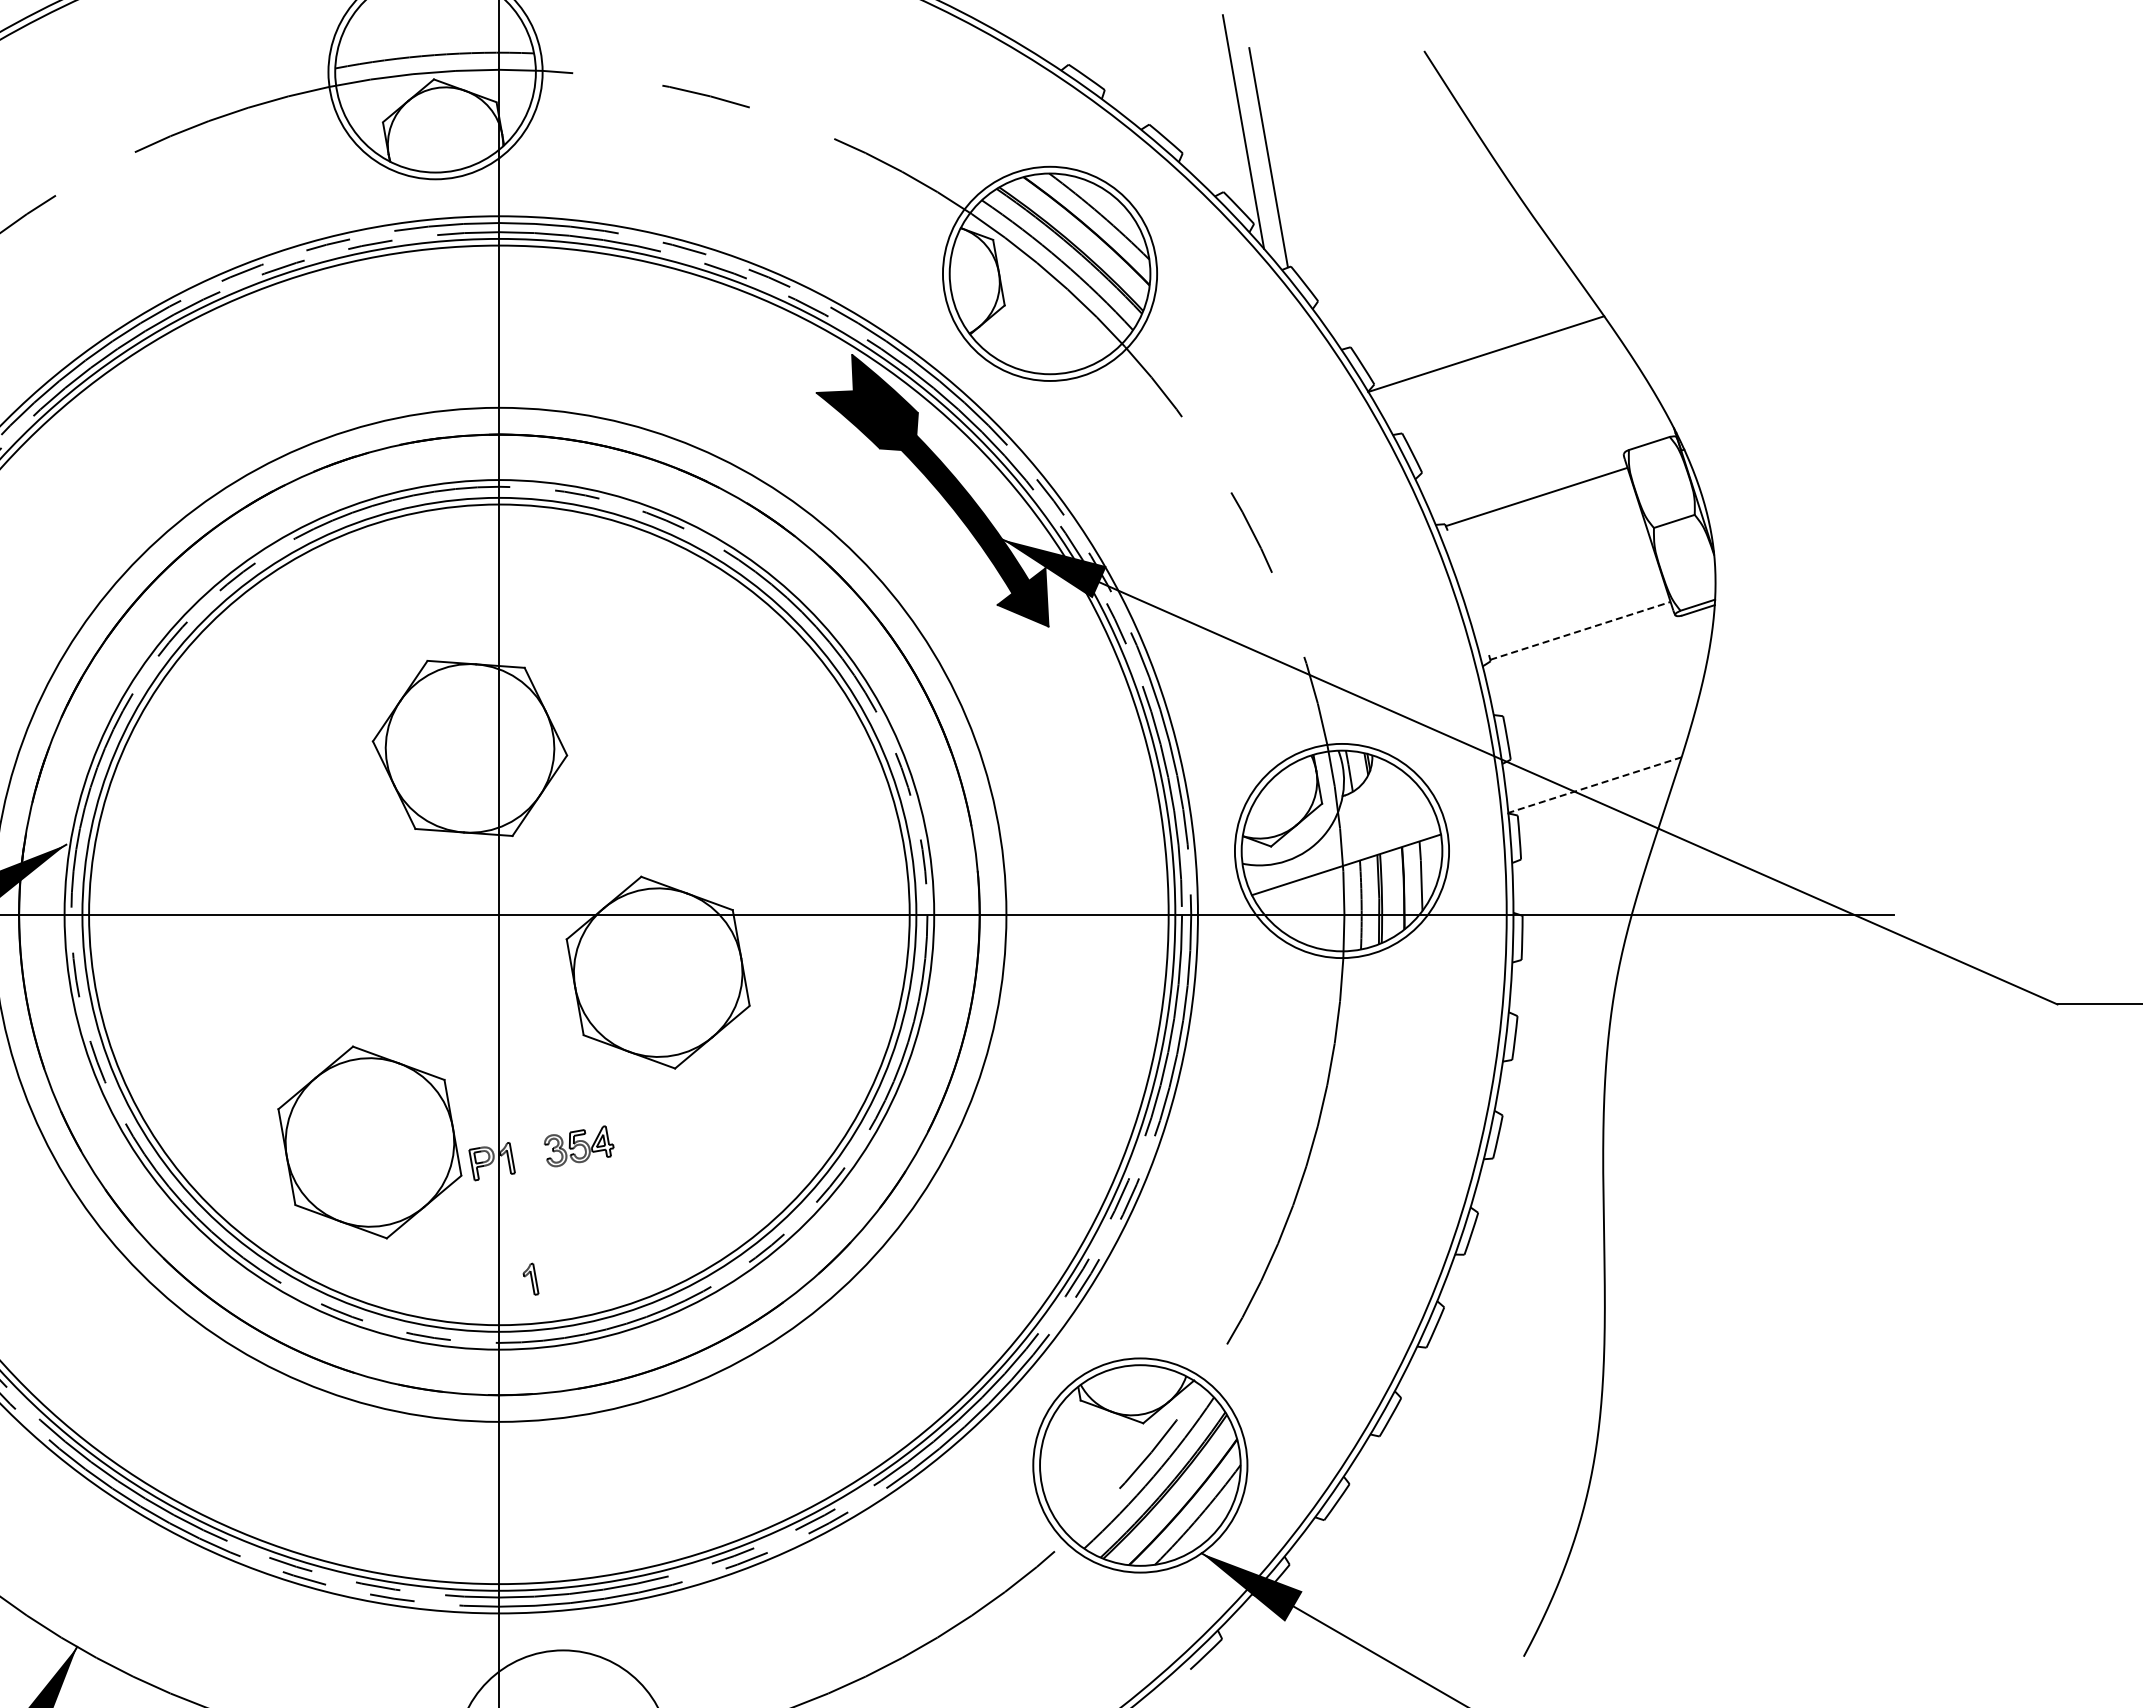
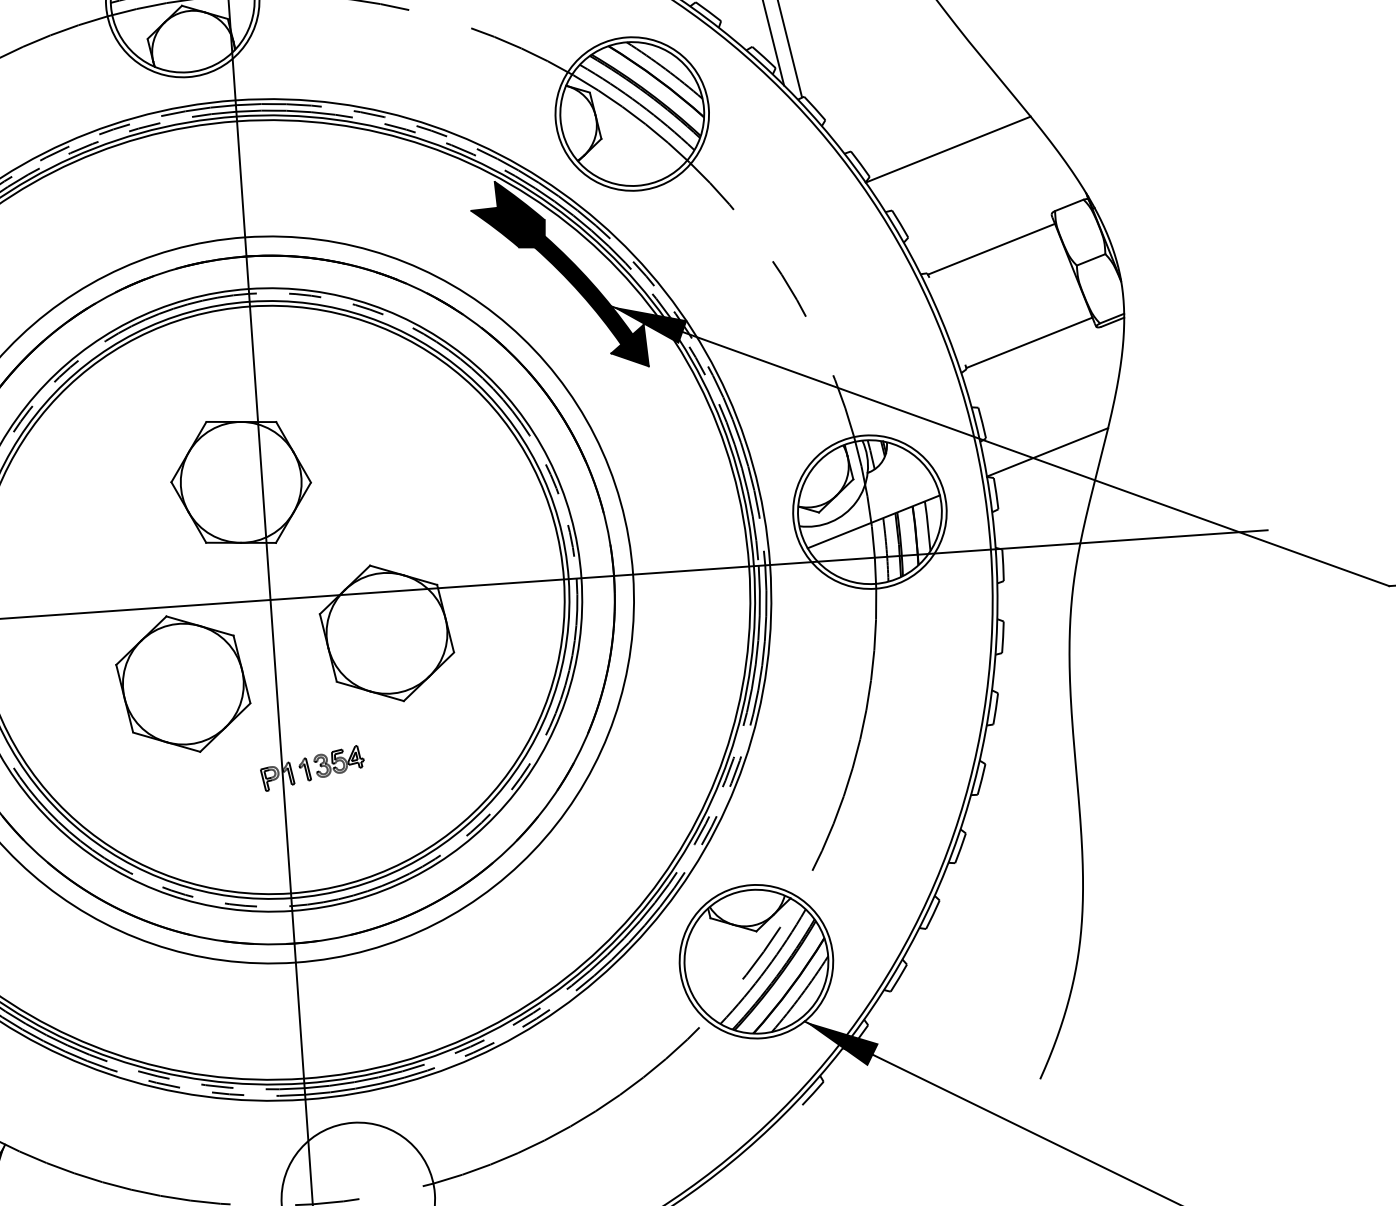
line: (1580, 630) -> (1029, 342), dashed -> solid
line: (1594, 785) -> (1047, 452), dashed -> solid
part: (369, 1142) -> (183, 684), moved
part: (530, 1278) -> (304, 769), moved

